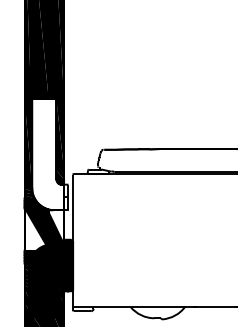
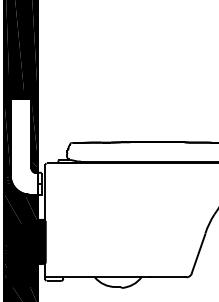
fill: (55, 226) -> (30, 208), added
fill: (36, 229) -> (14, 211), added

